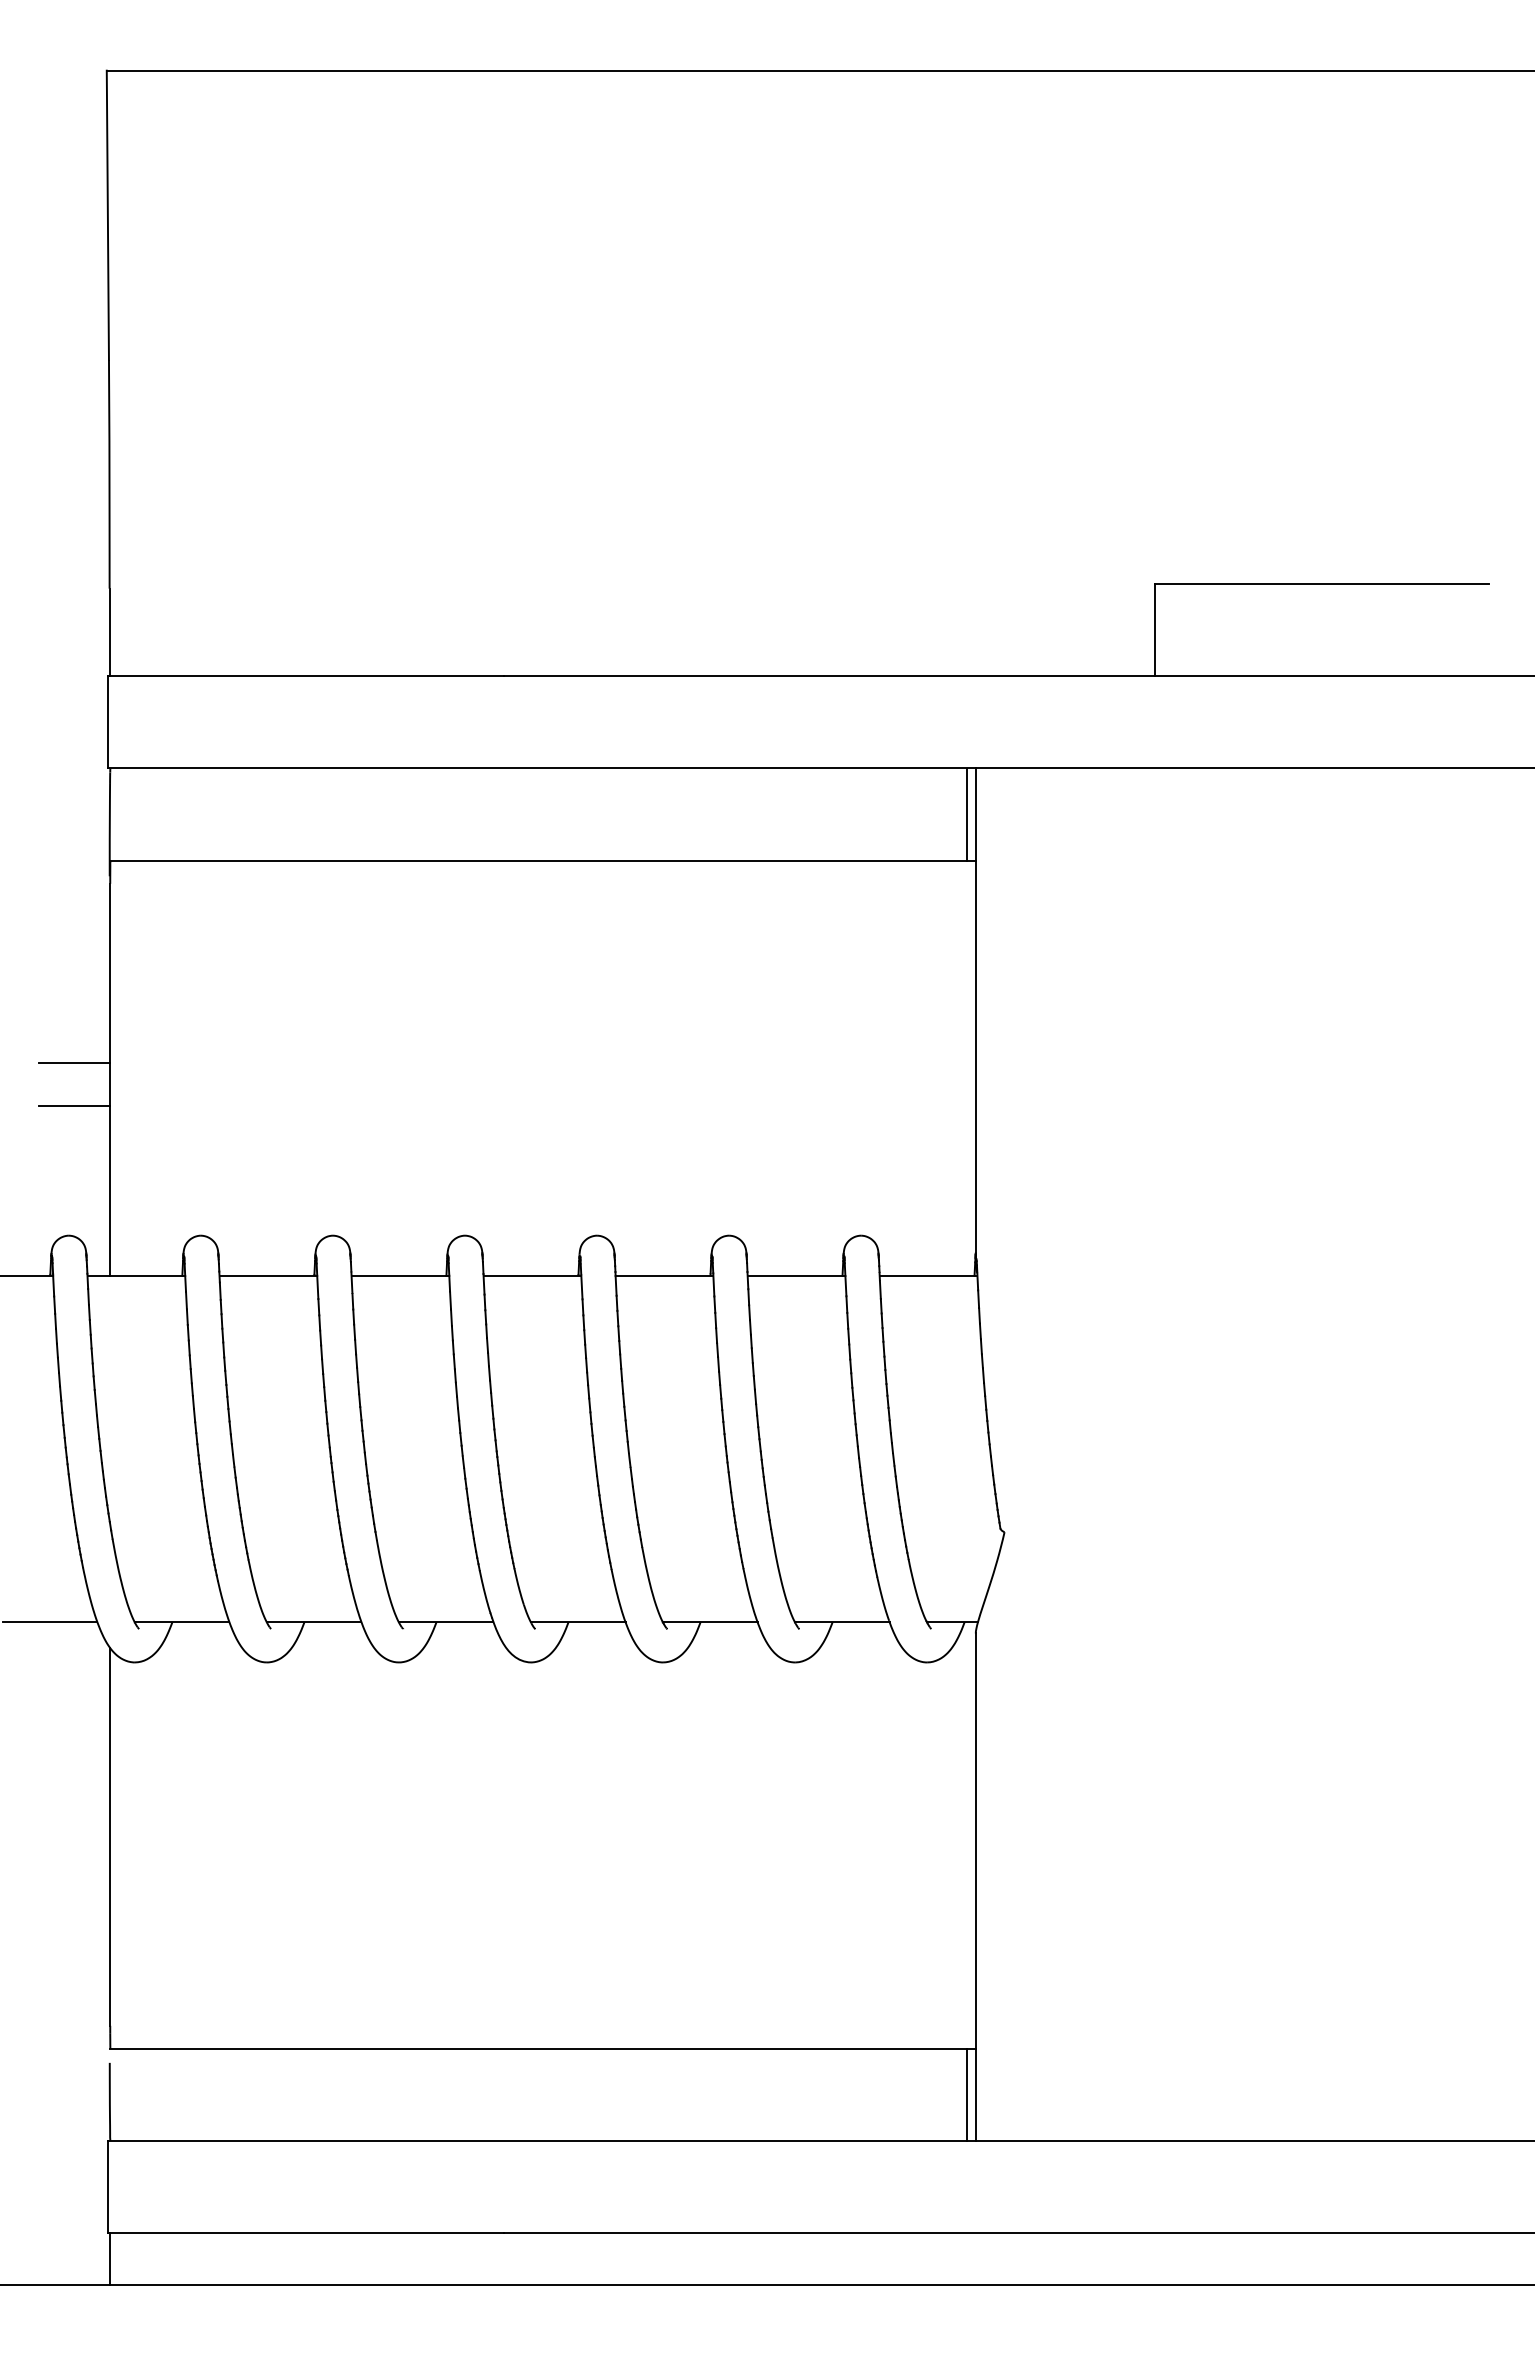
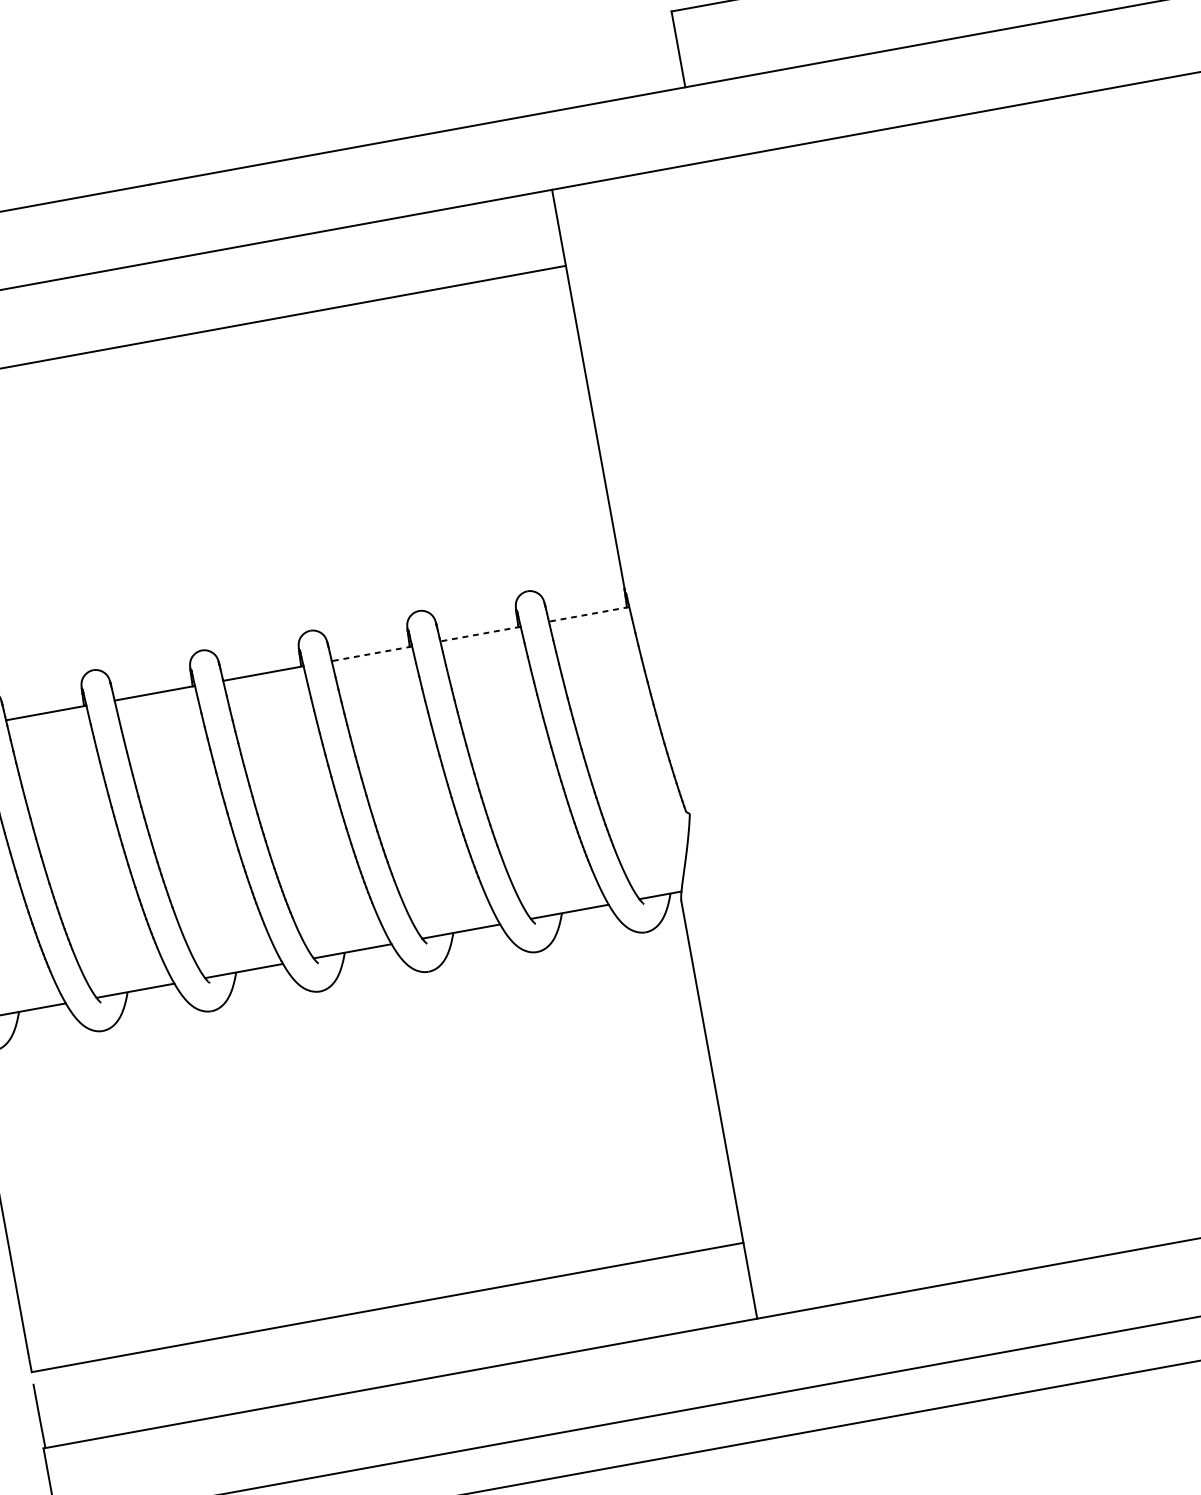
line: (967, 814) -> (552, 229), removed
line: (664, 1276) -> (372, 654), solid -> dashed
line: (796, 1276) -> (480, 634), solid -> dashed
line: (928, 1276) -> (589, 614), solid -> dashed
line: (967, 2094) -> (743, 1281), removed

